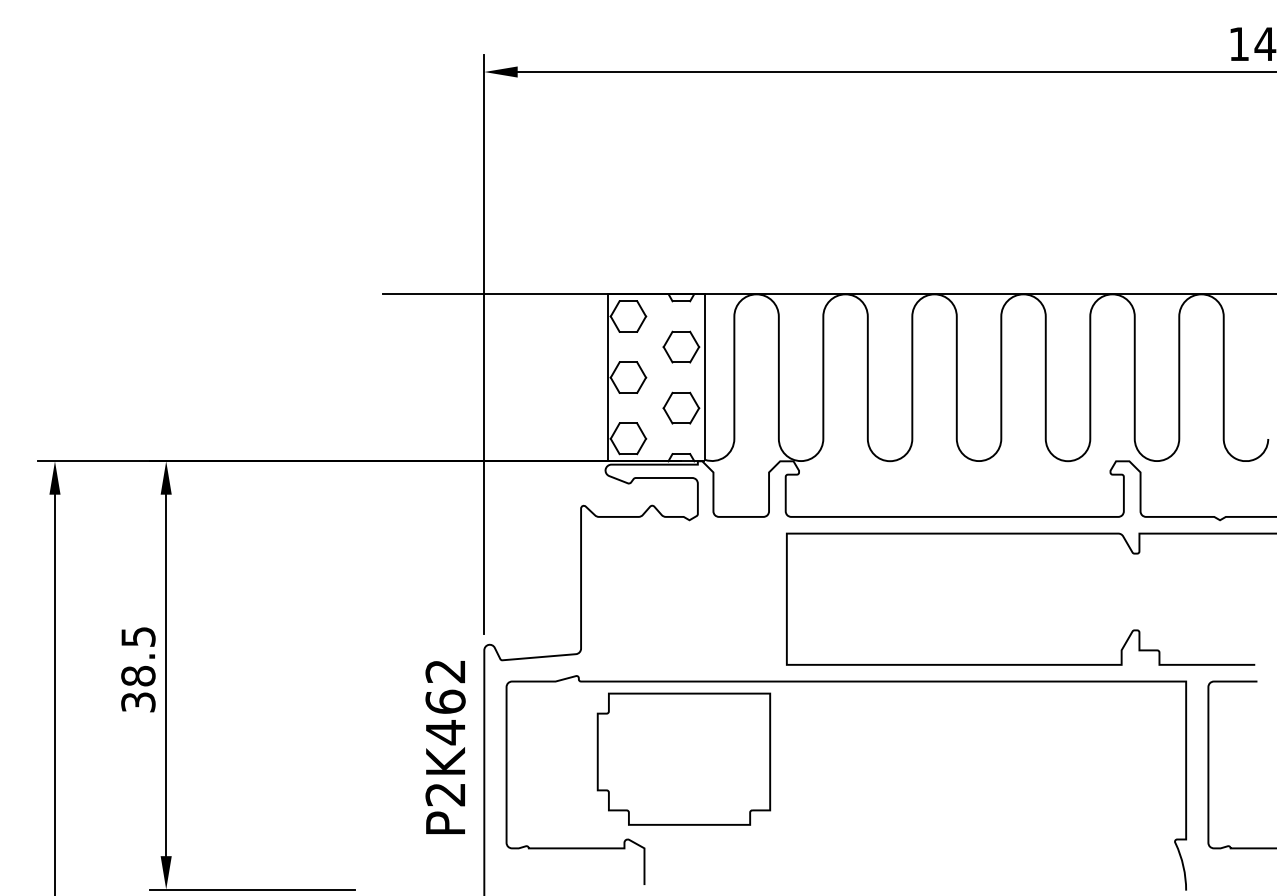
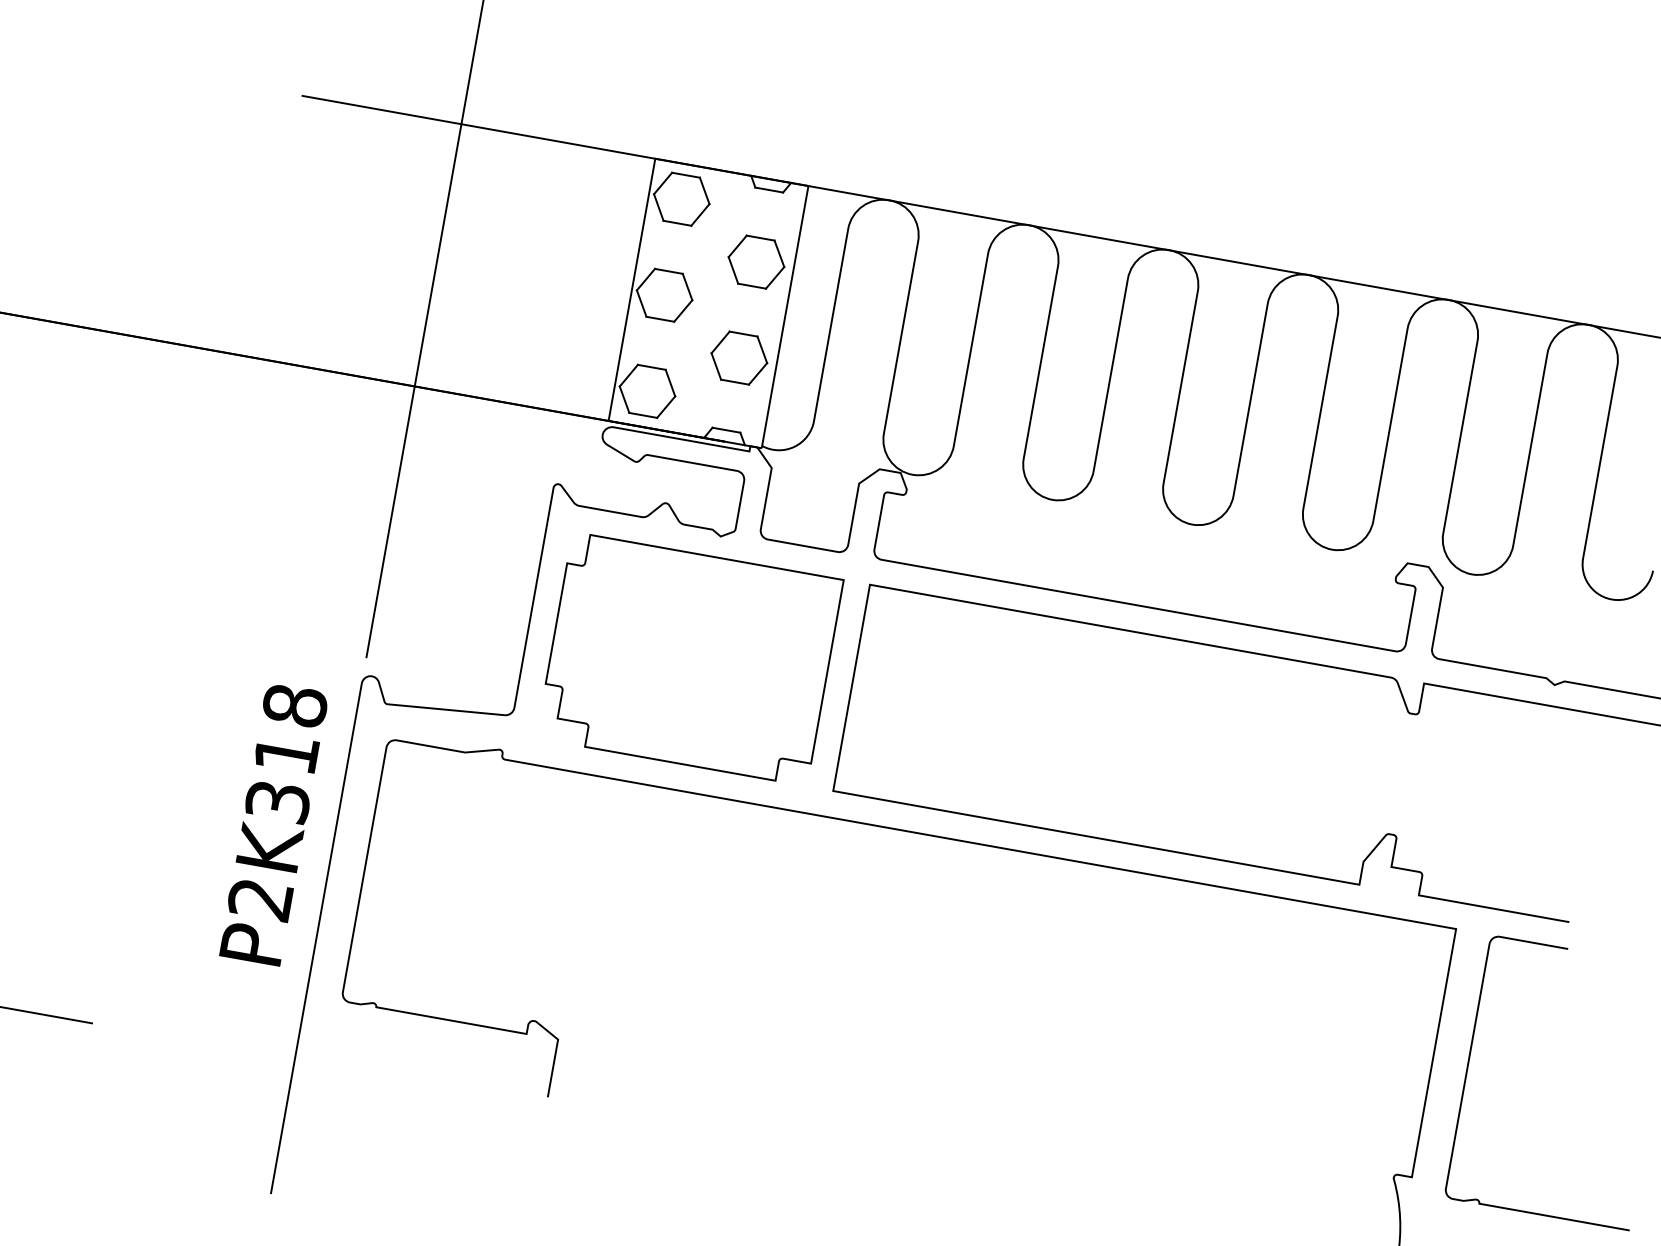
text: (445, 702) -> (286, 754), P2K462 -> P2K318
part: (683, 758) -> (689, 657), moved

